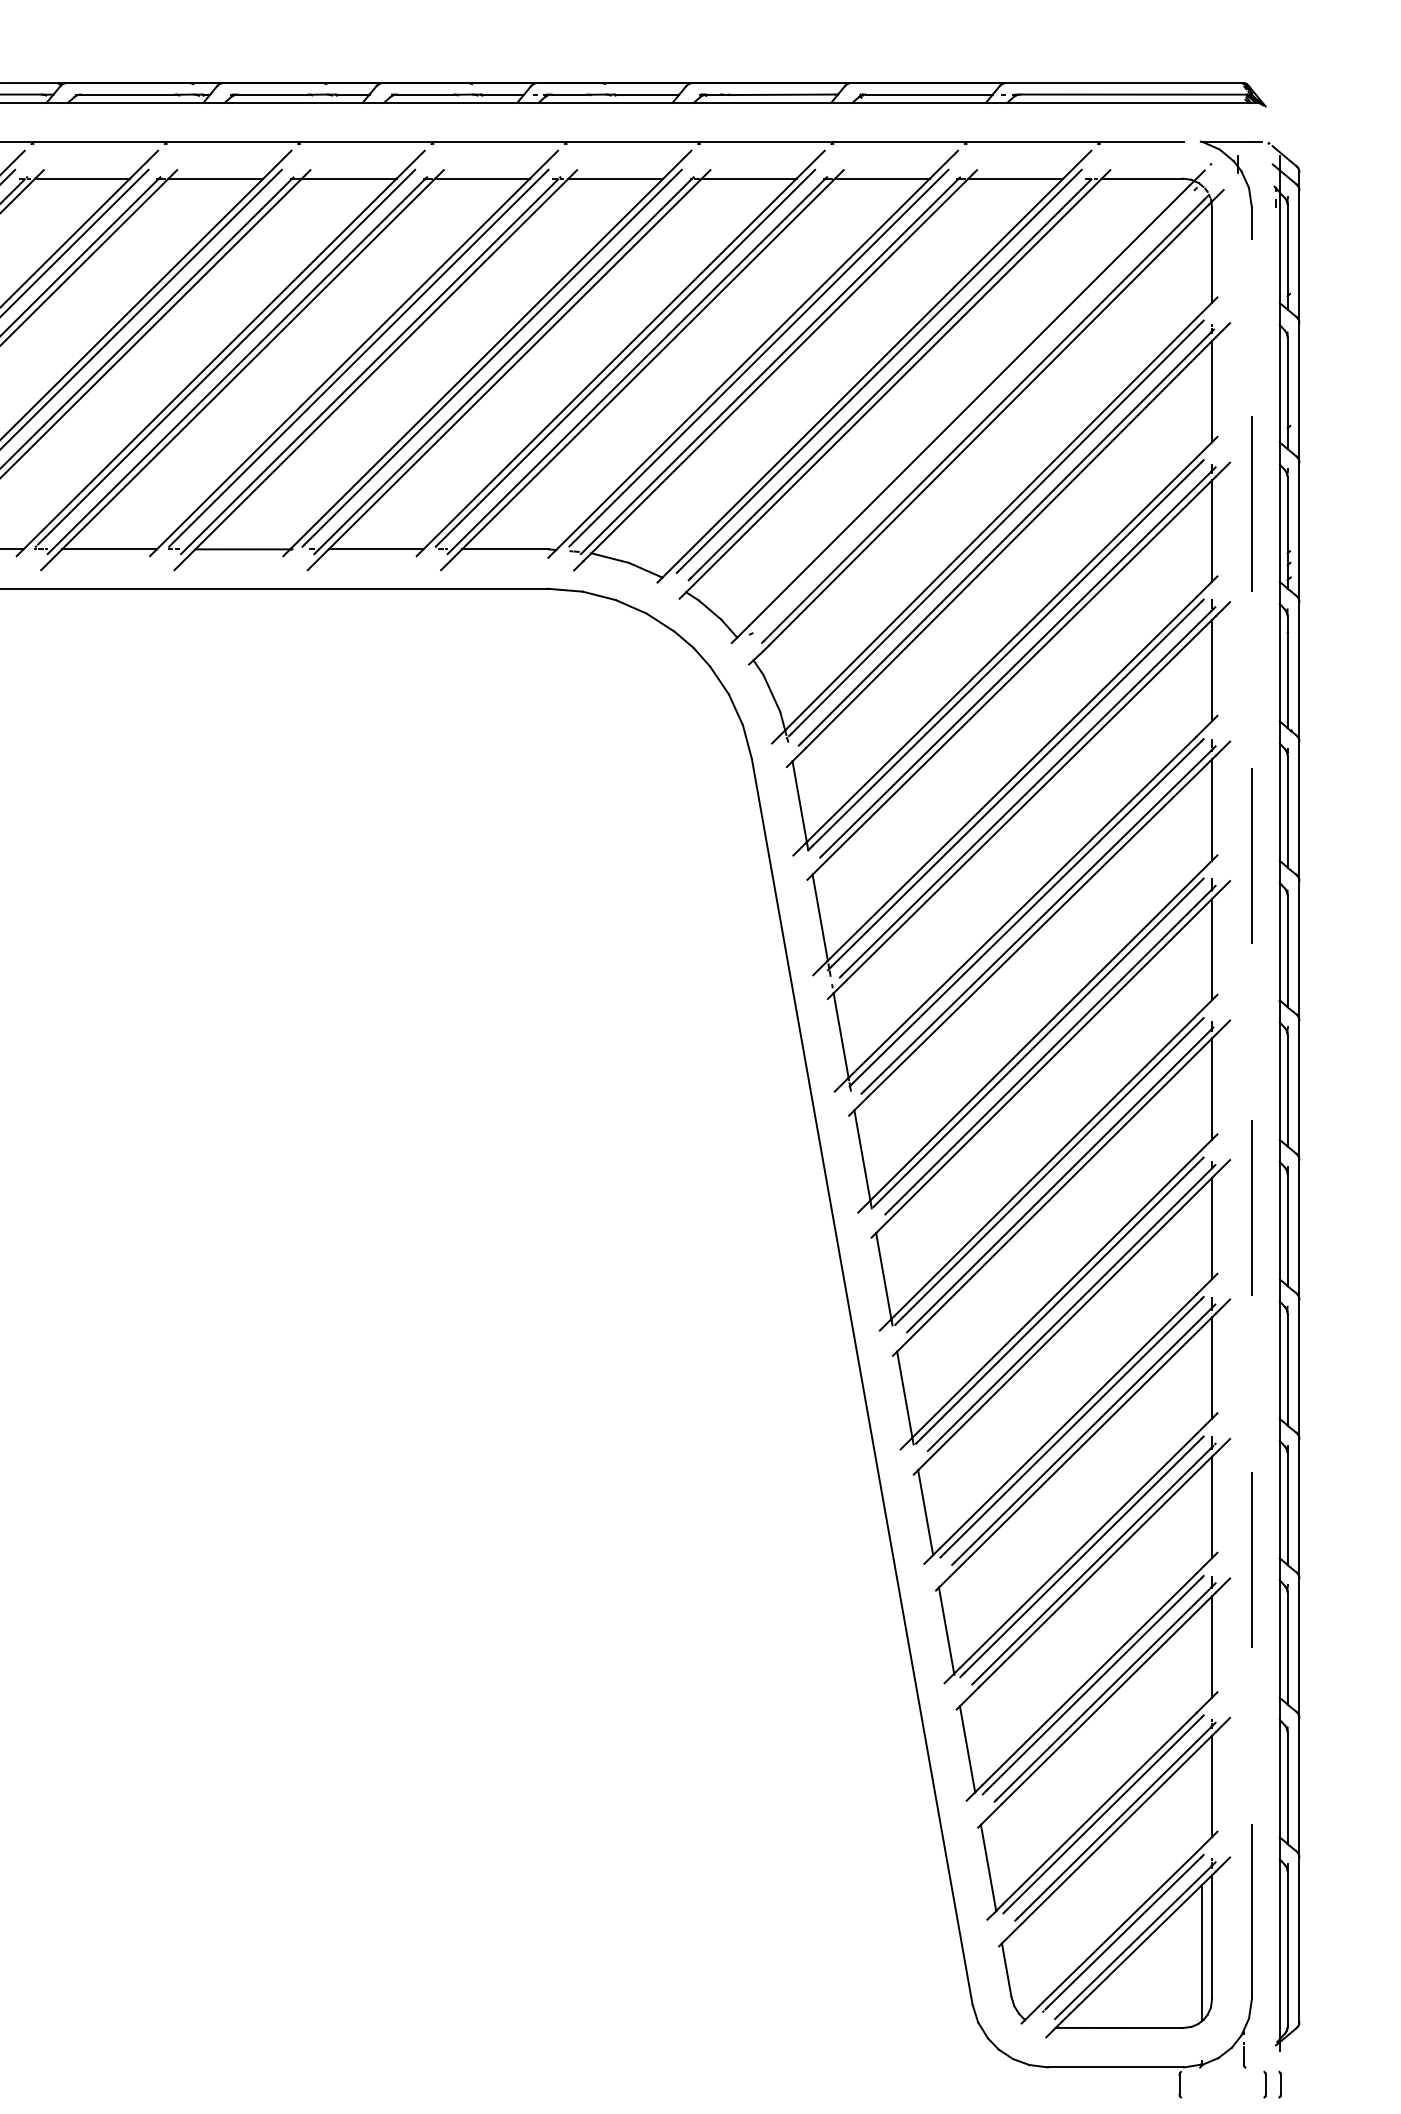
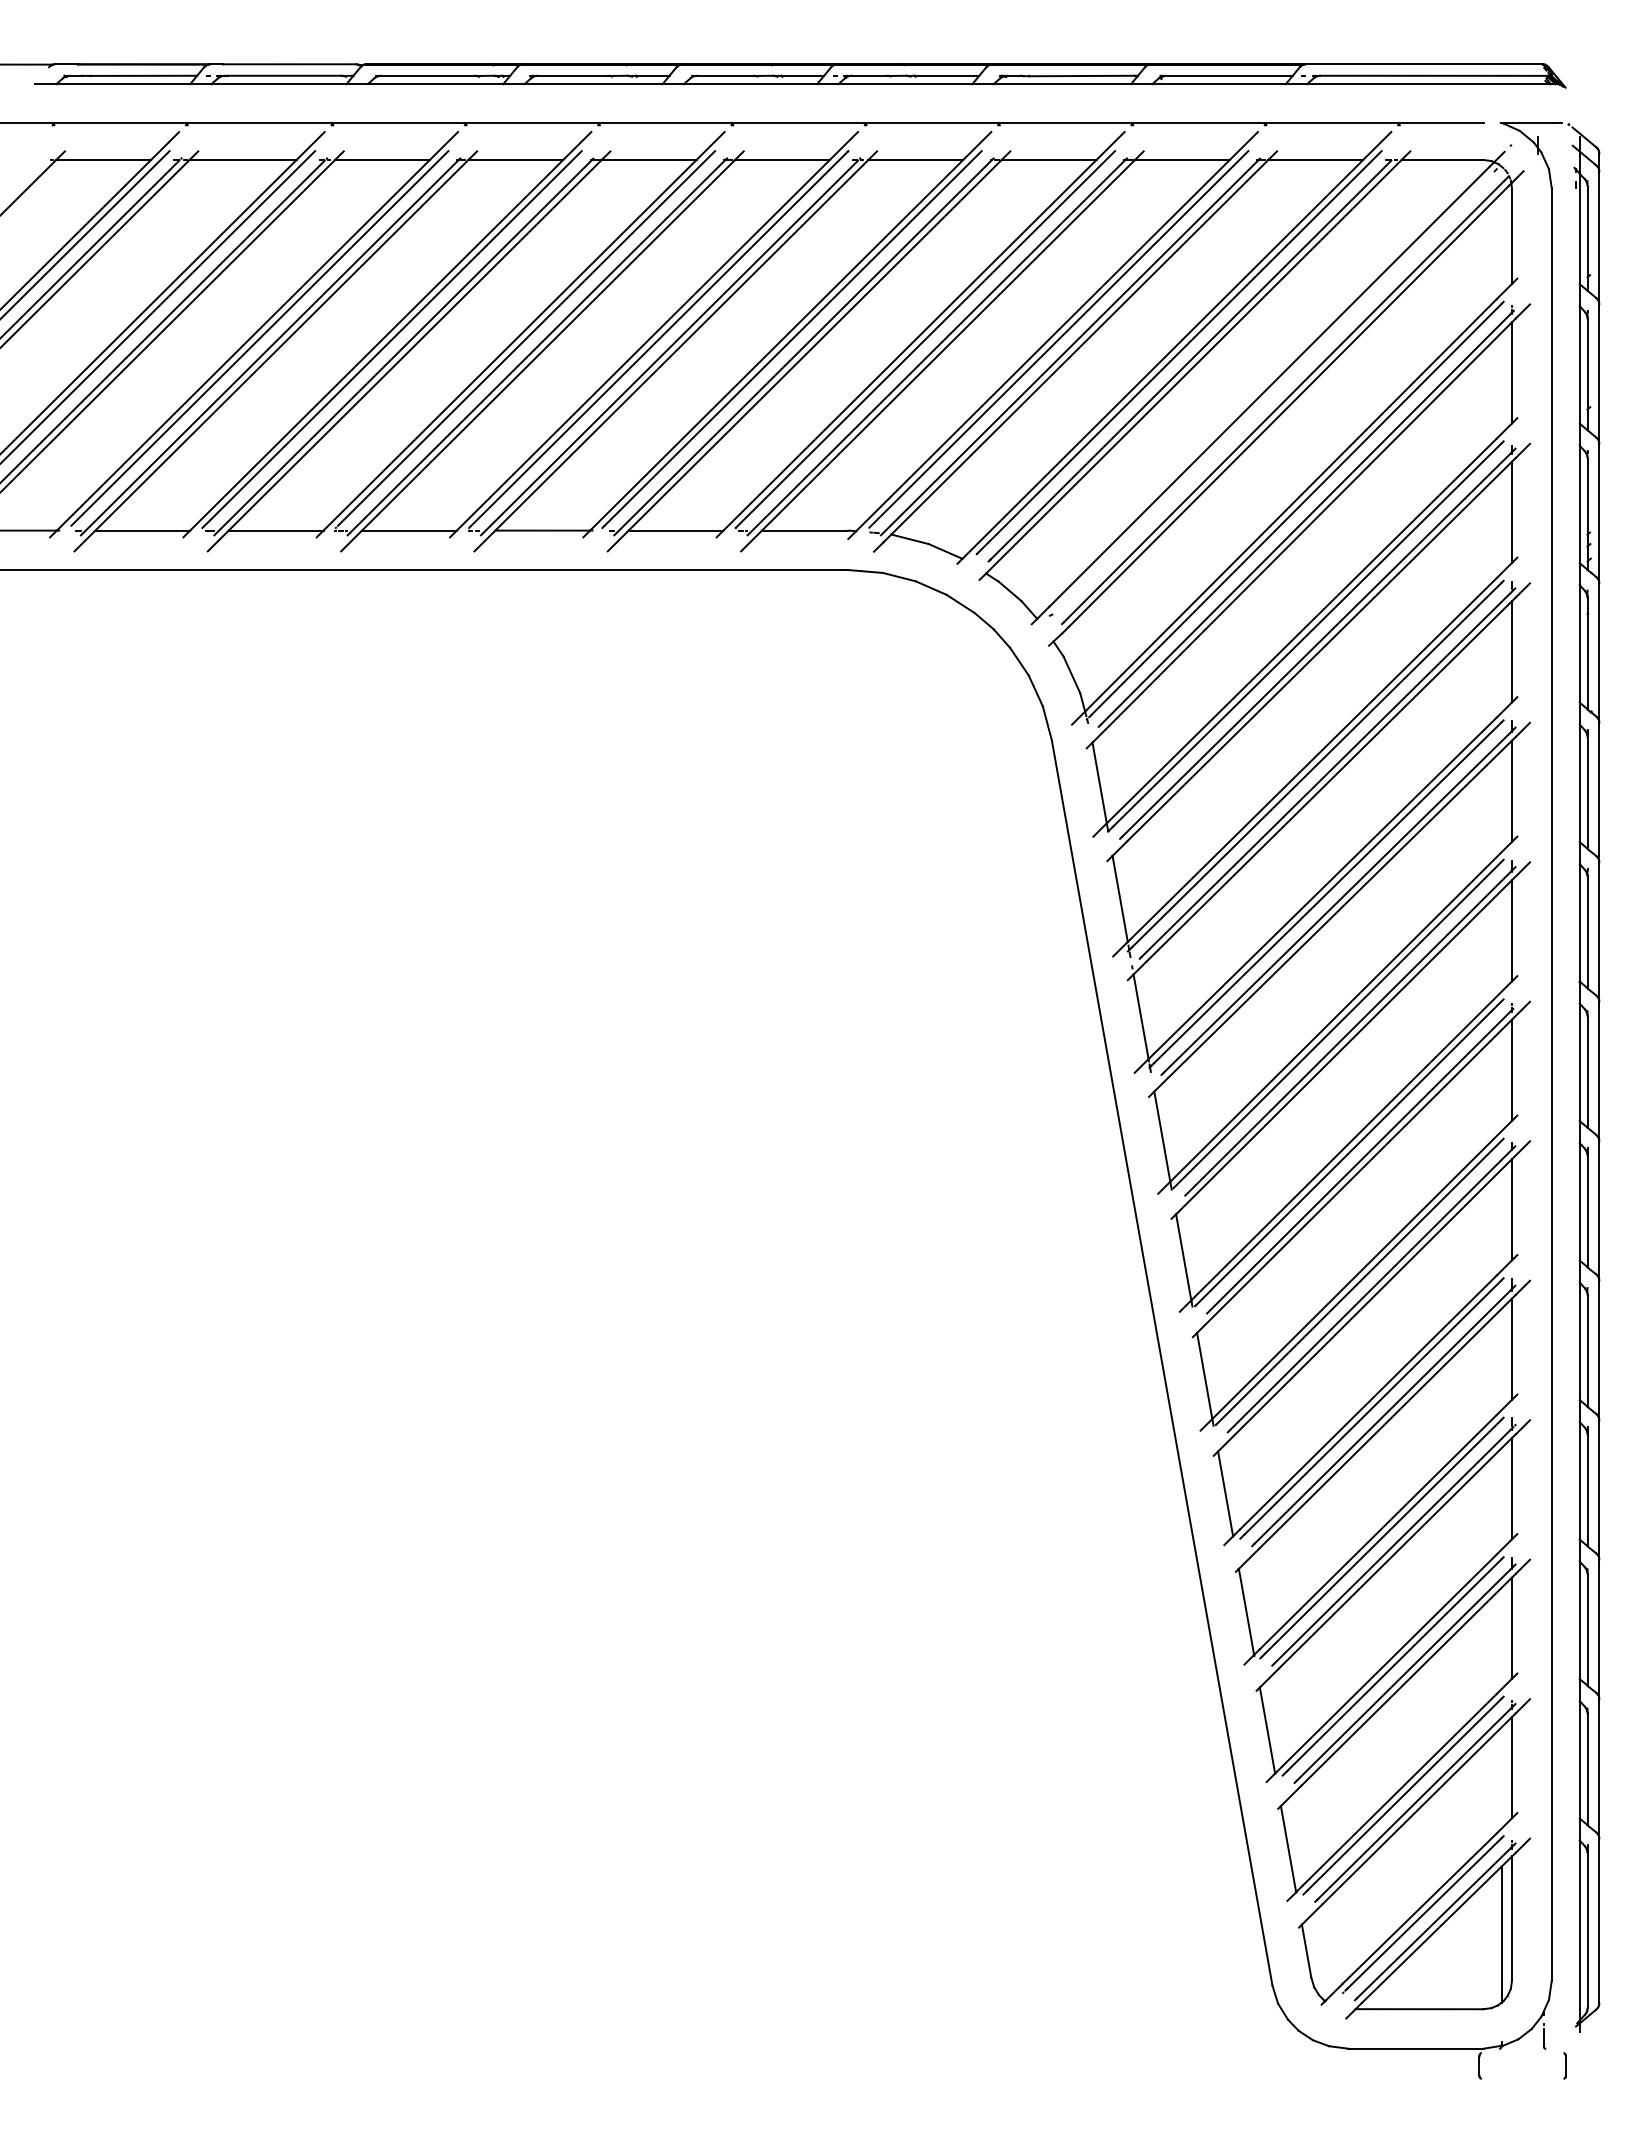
line: (1251, 1103) -> (1551, 1084), dashed -> solid
part: (1279, 2084) -> (1579, 2065), removed

